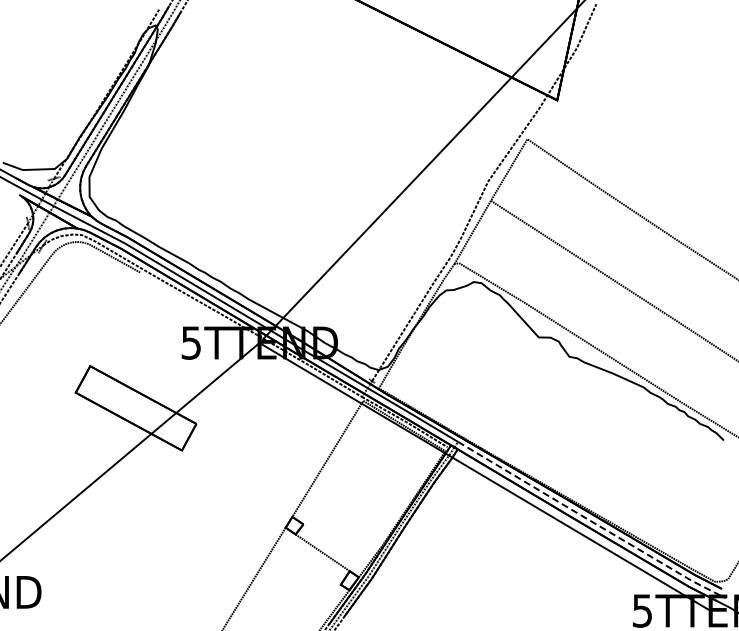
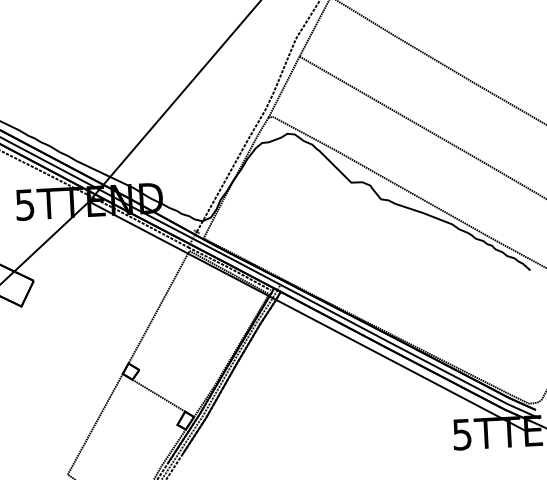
line: (591, 521) -> (409, 353), dashed -> solid

